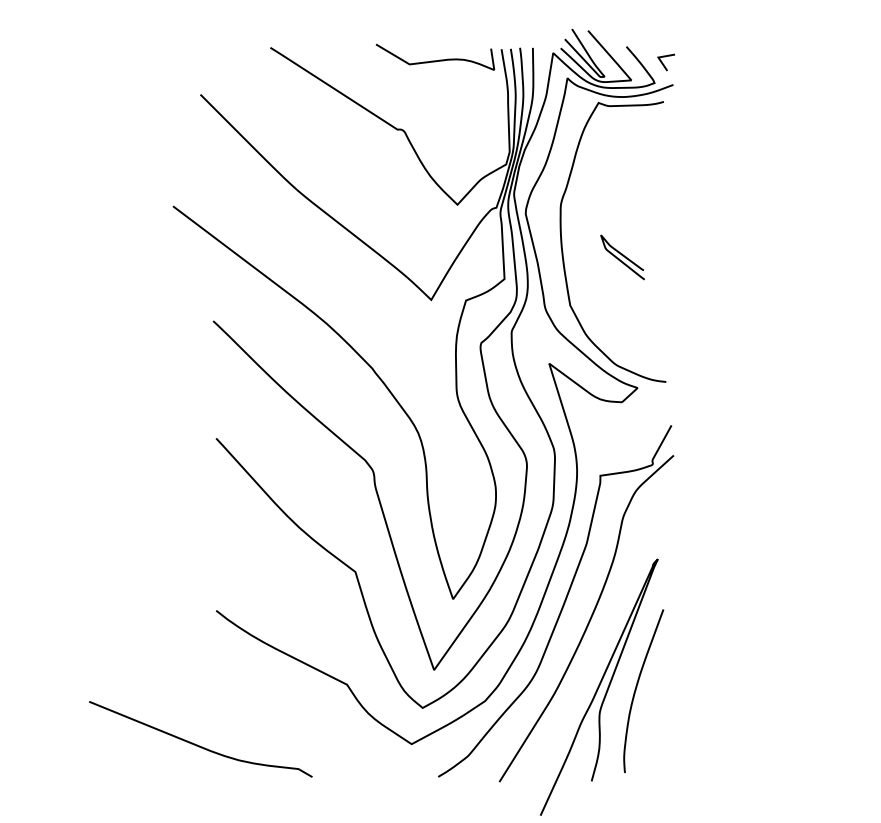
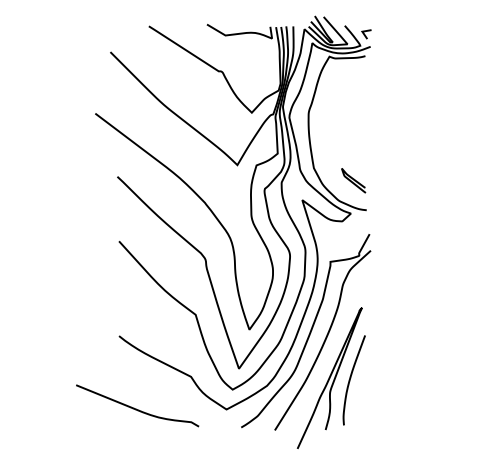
curve: (622, 257) -> (353, 180), moved
curve: (198, 744) -> (136, 408), moved

